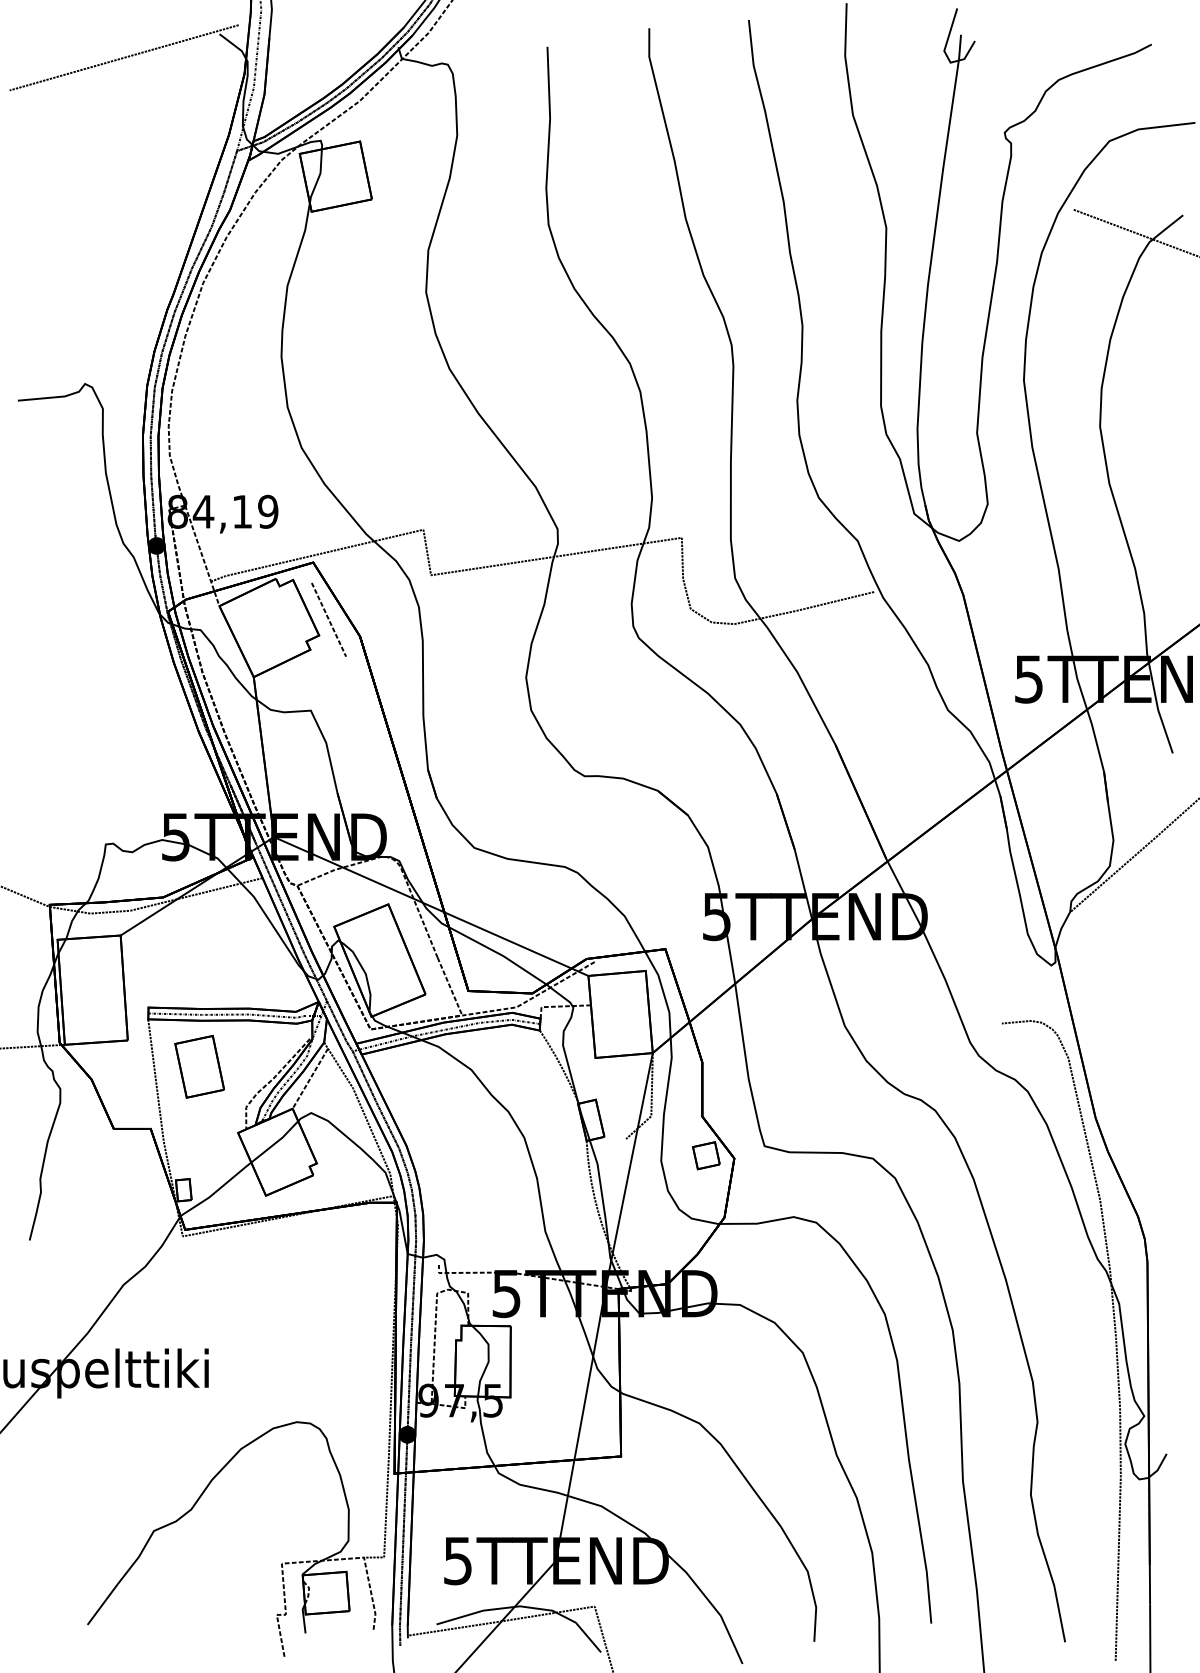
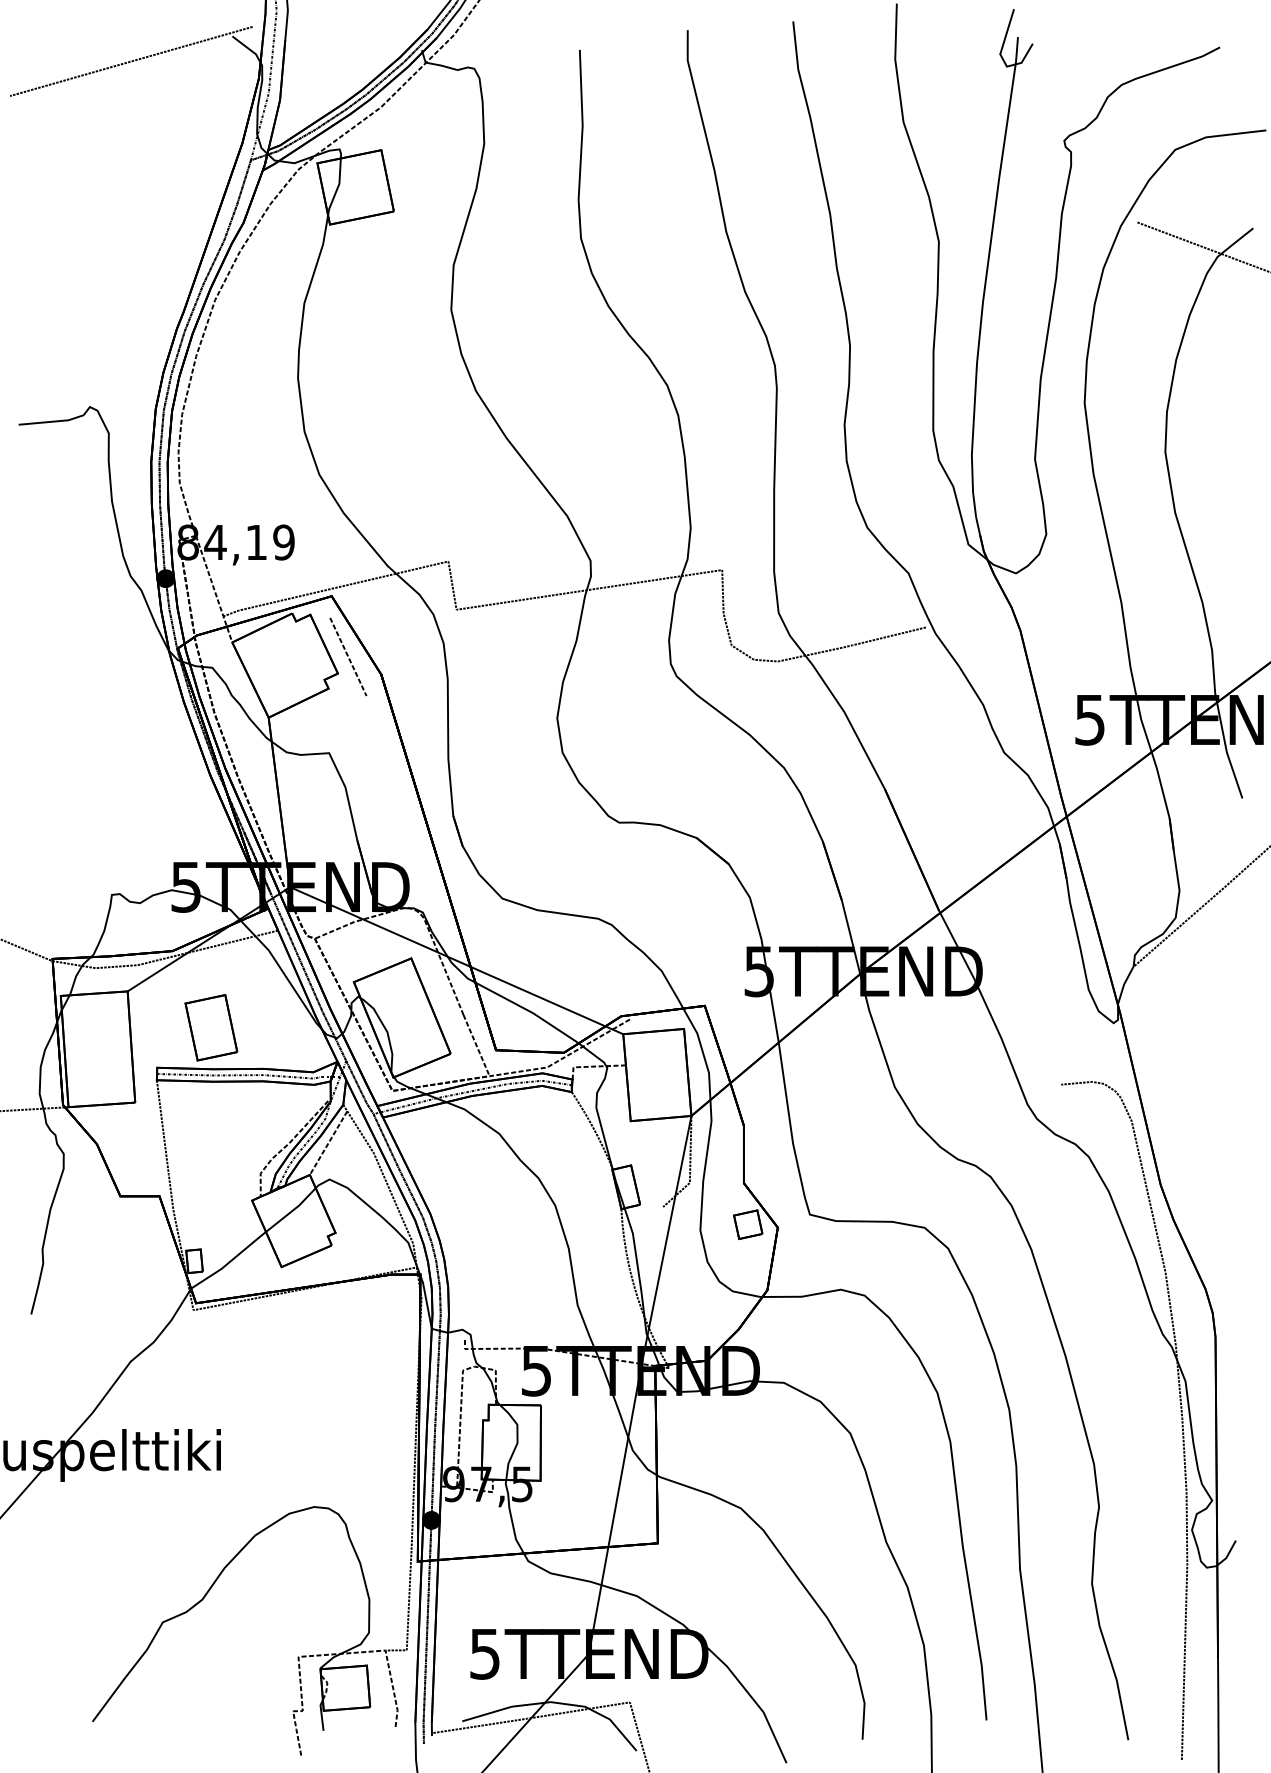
part: (199, 1066) -> (211, 1027), moved

